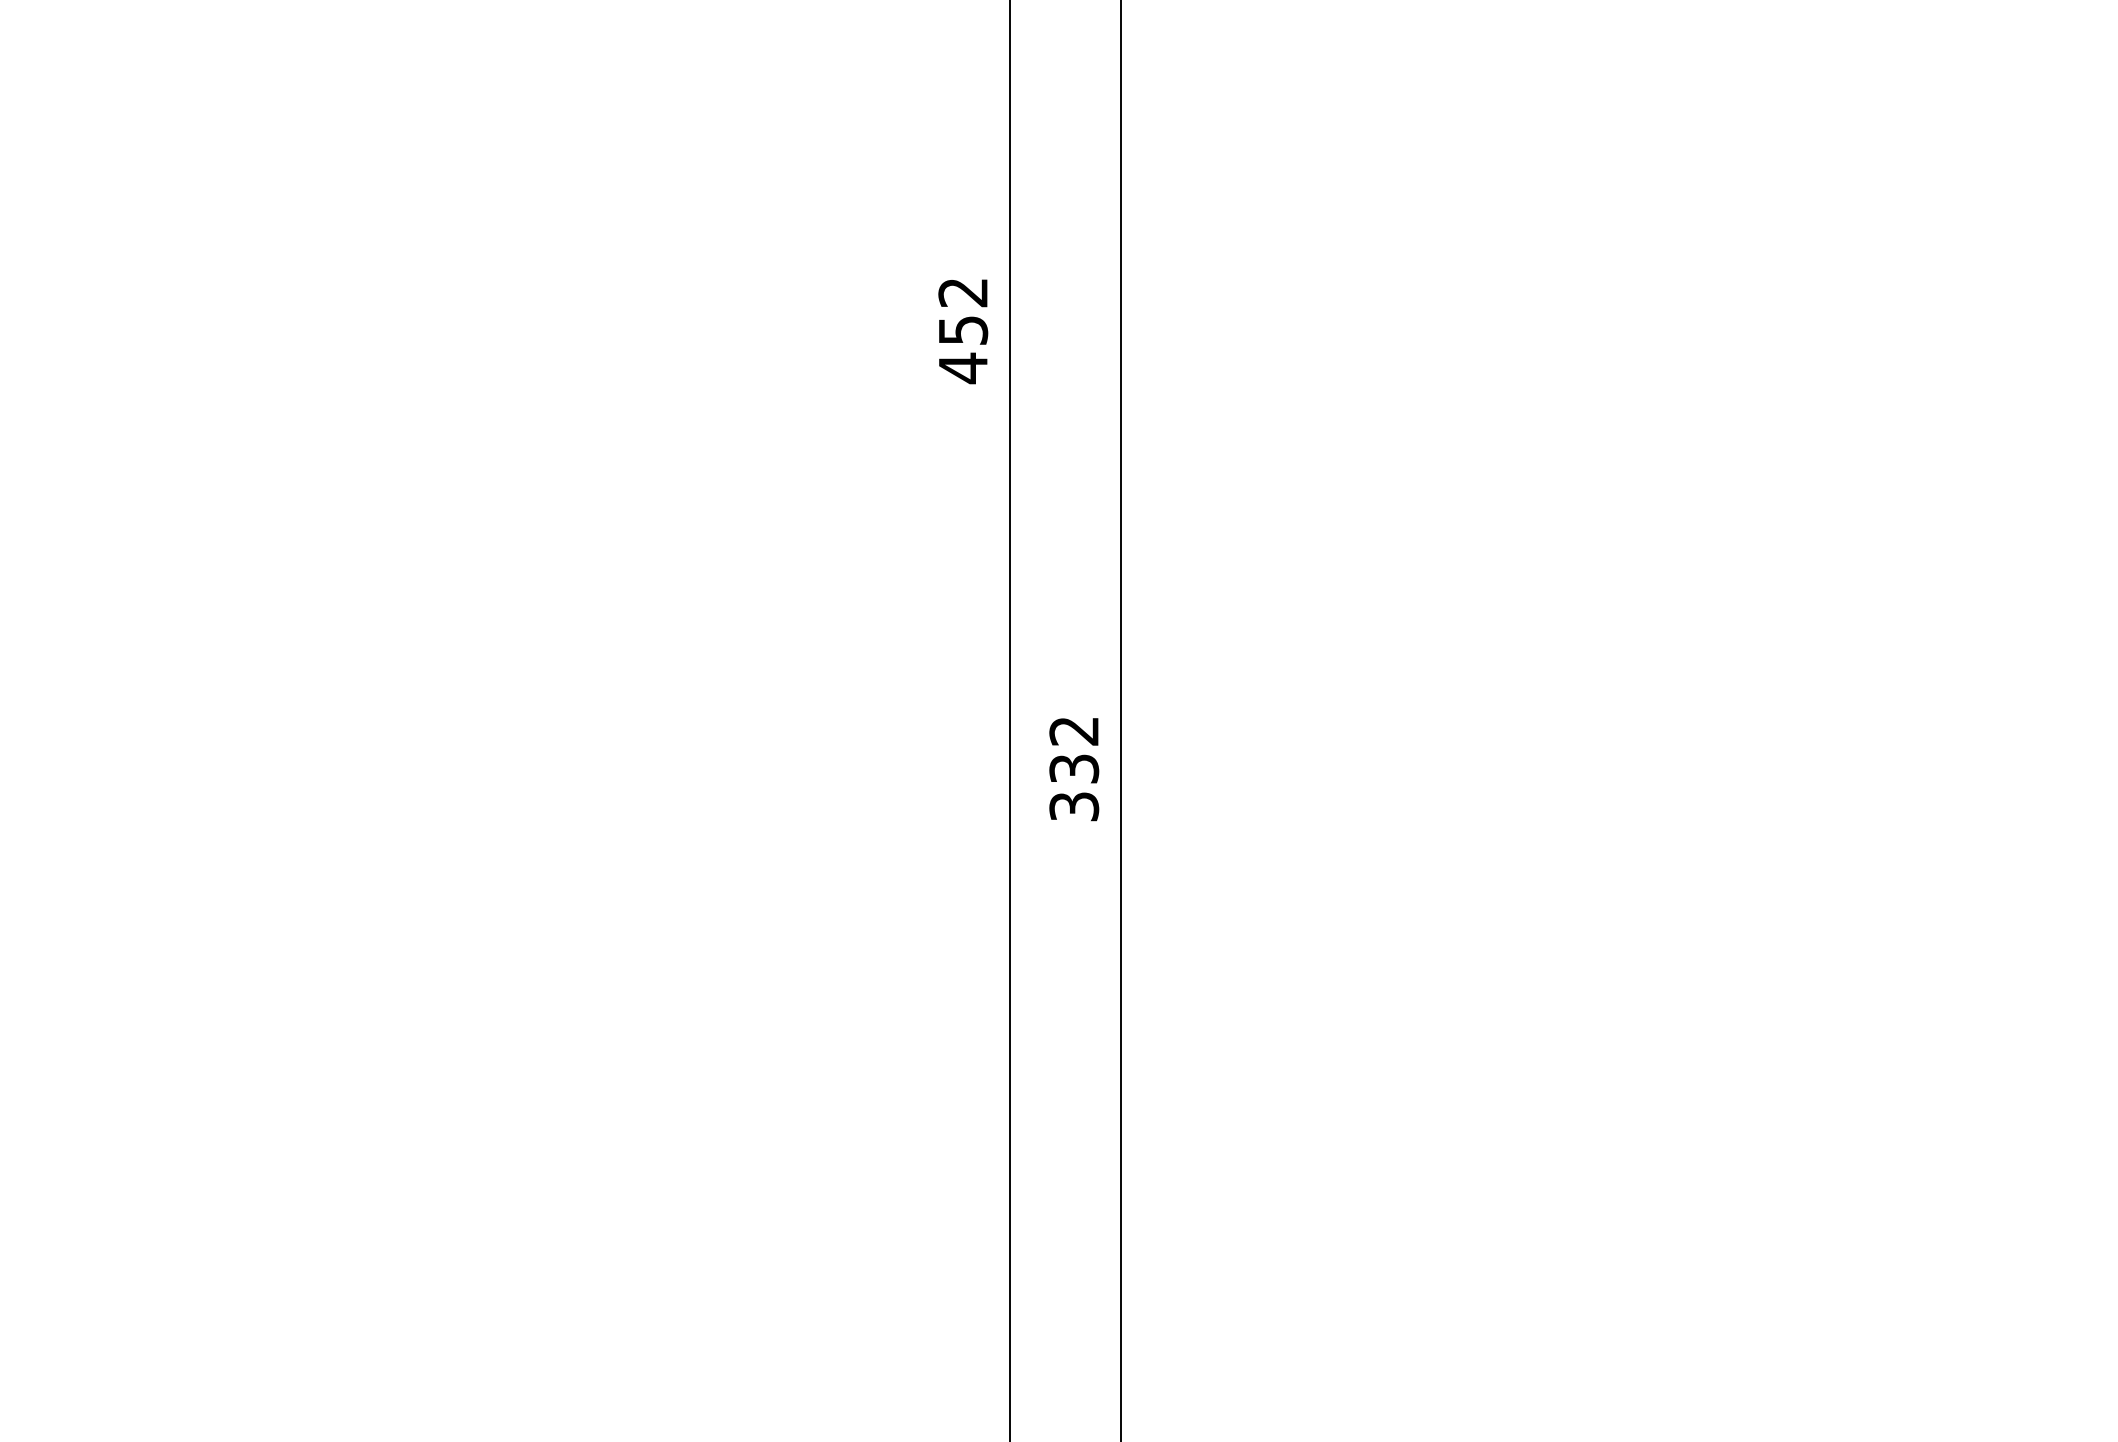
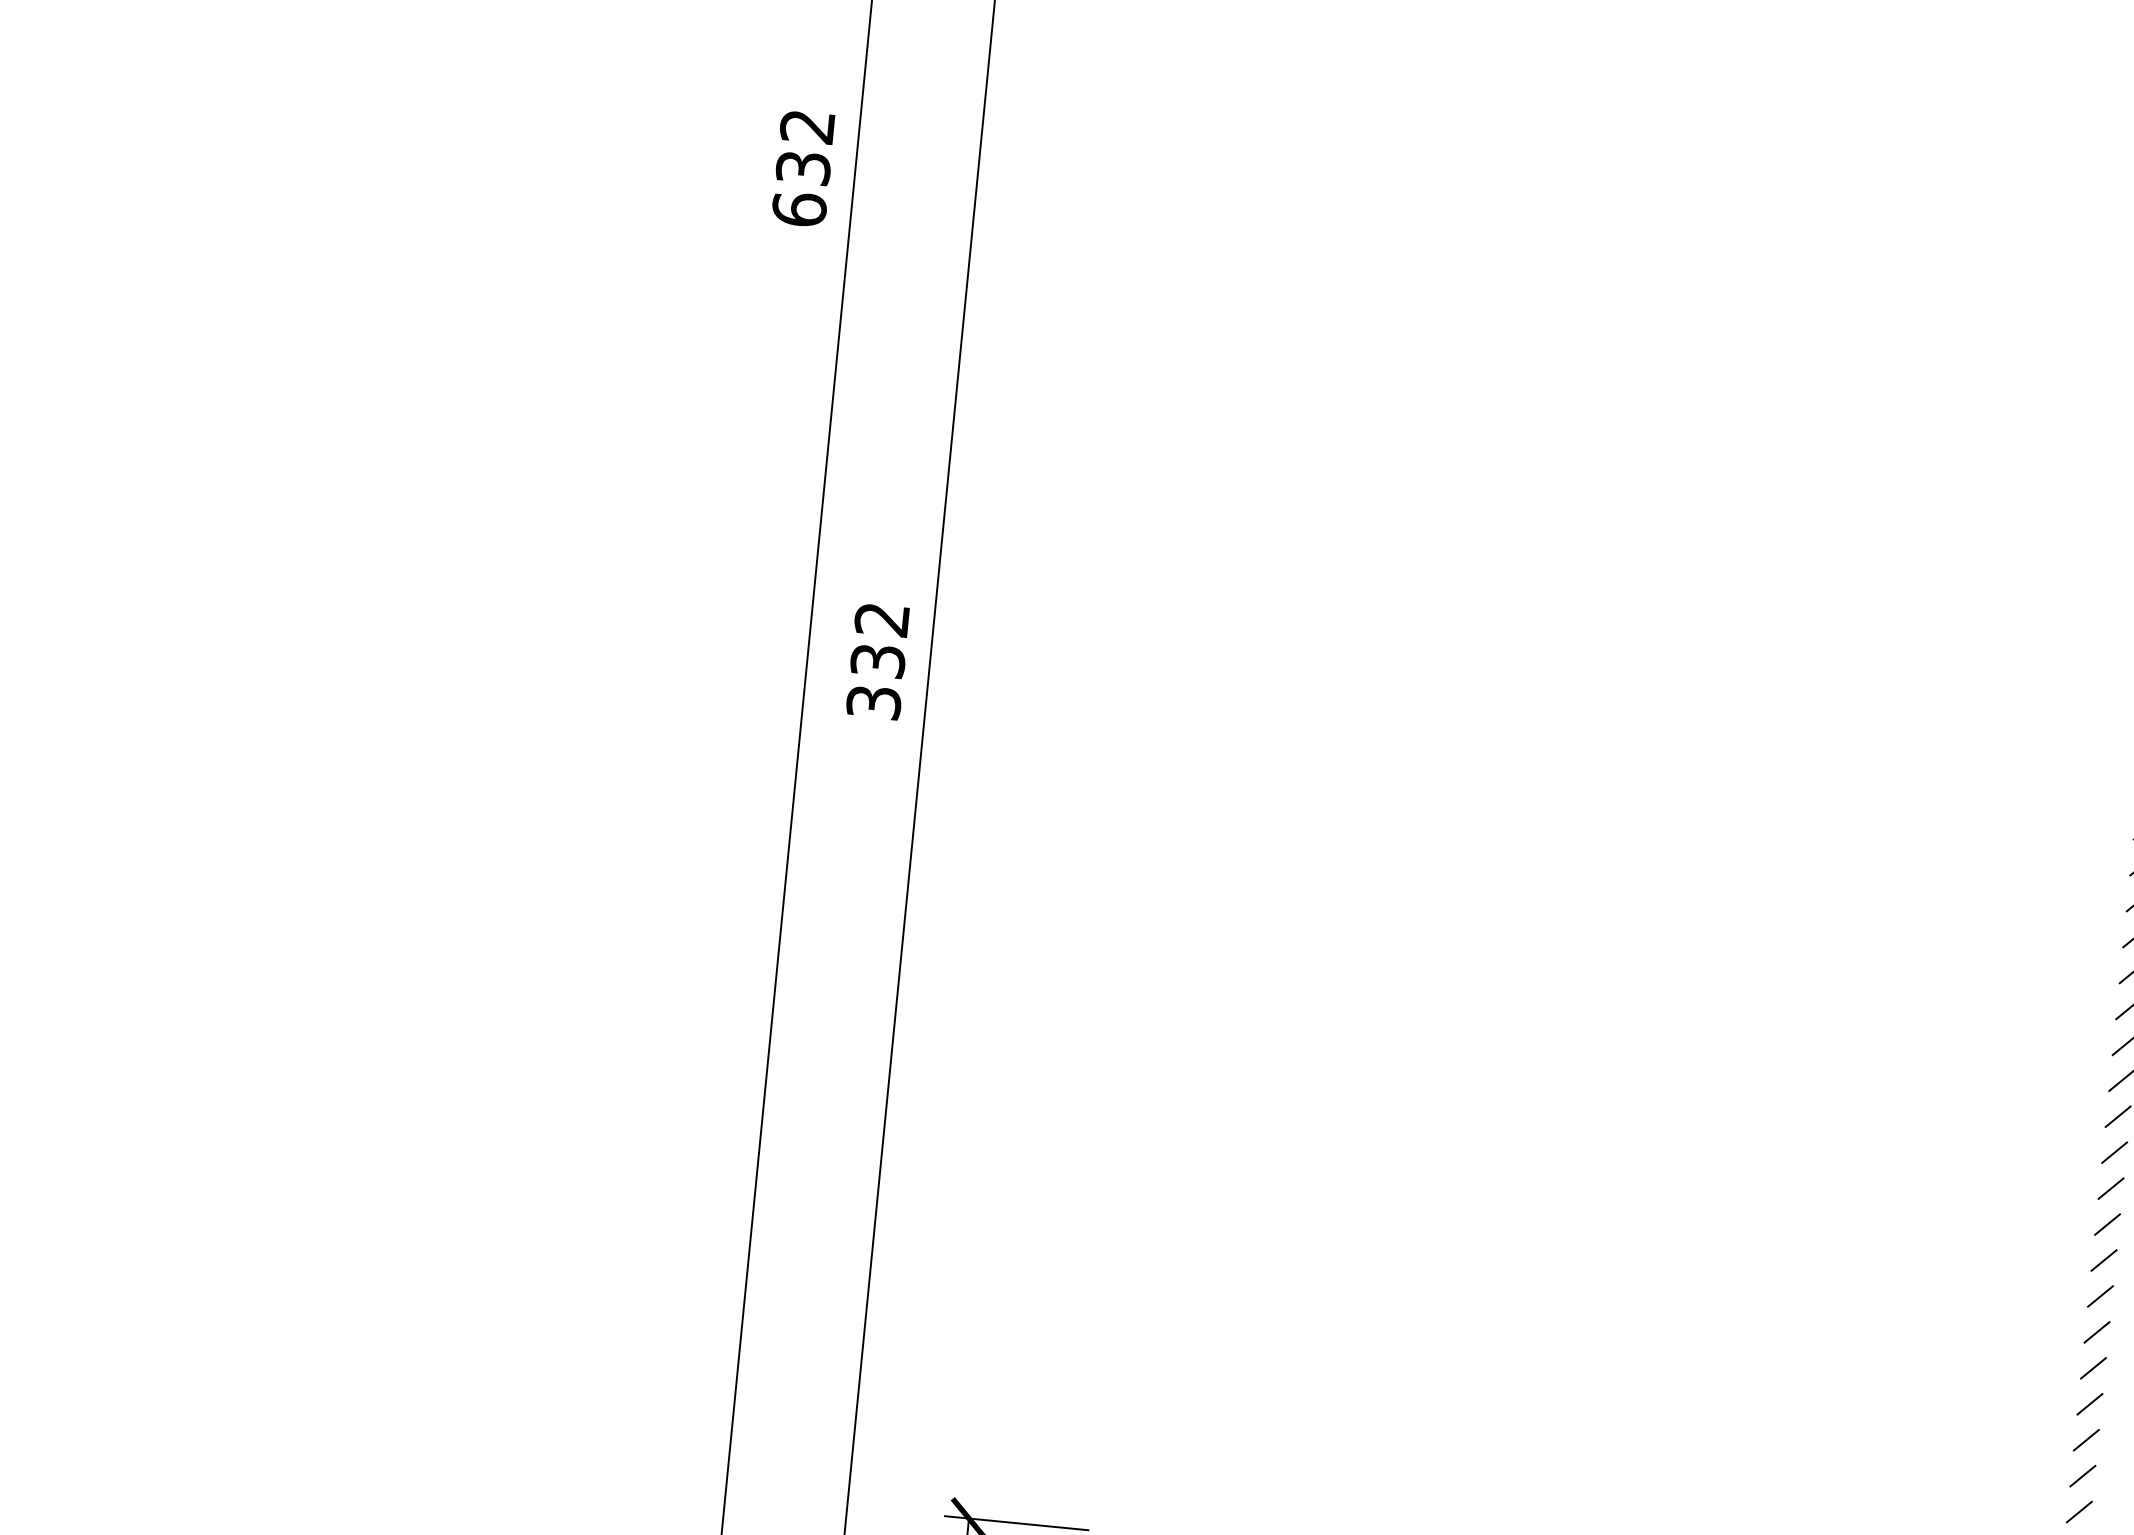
text: (963, 350) -> (801, 190), 452 -> 632

